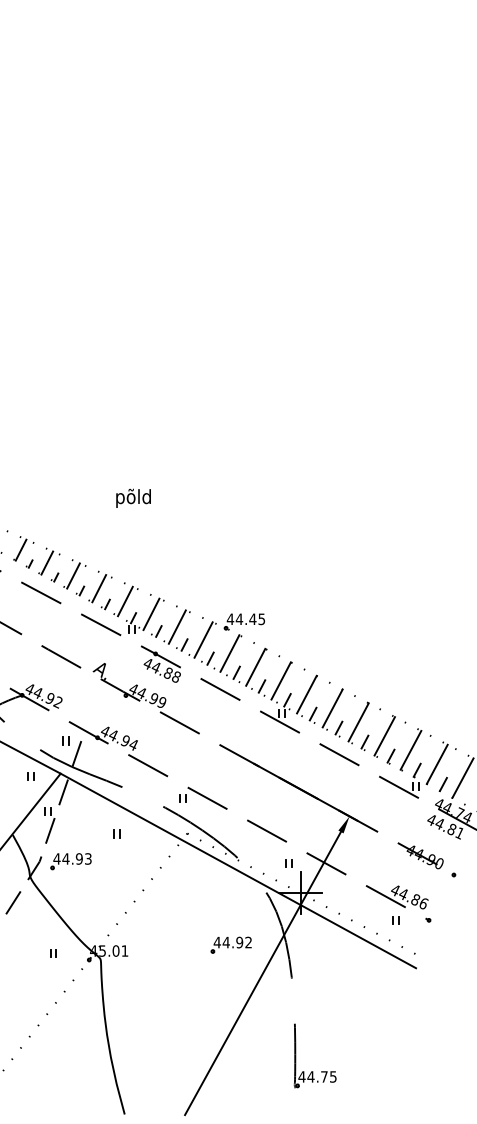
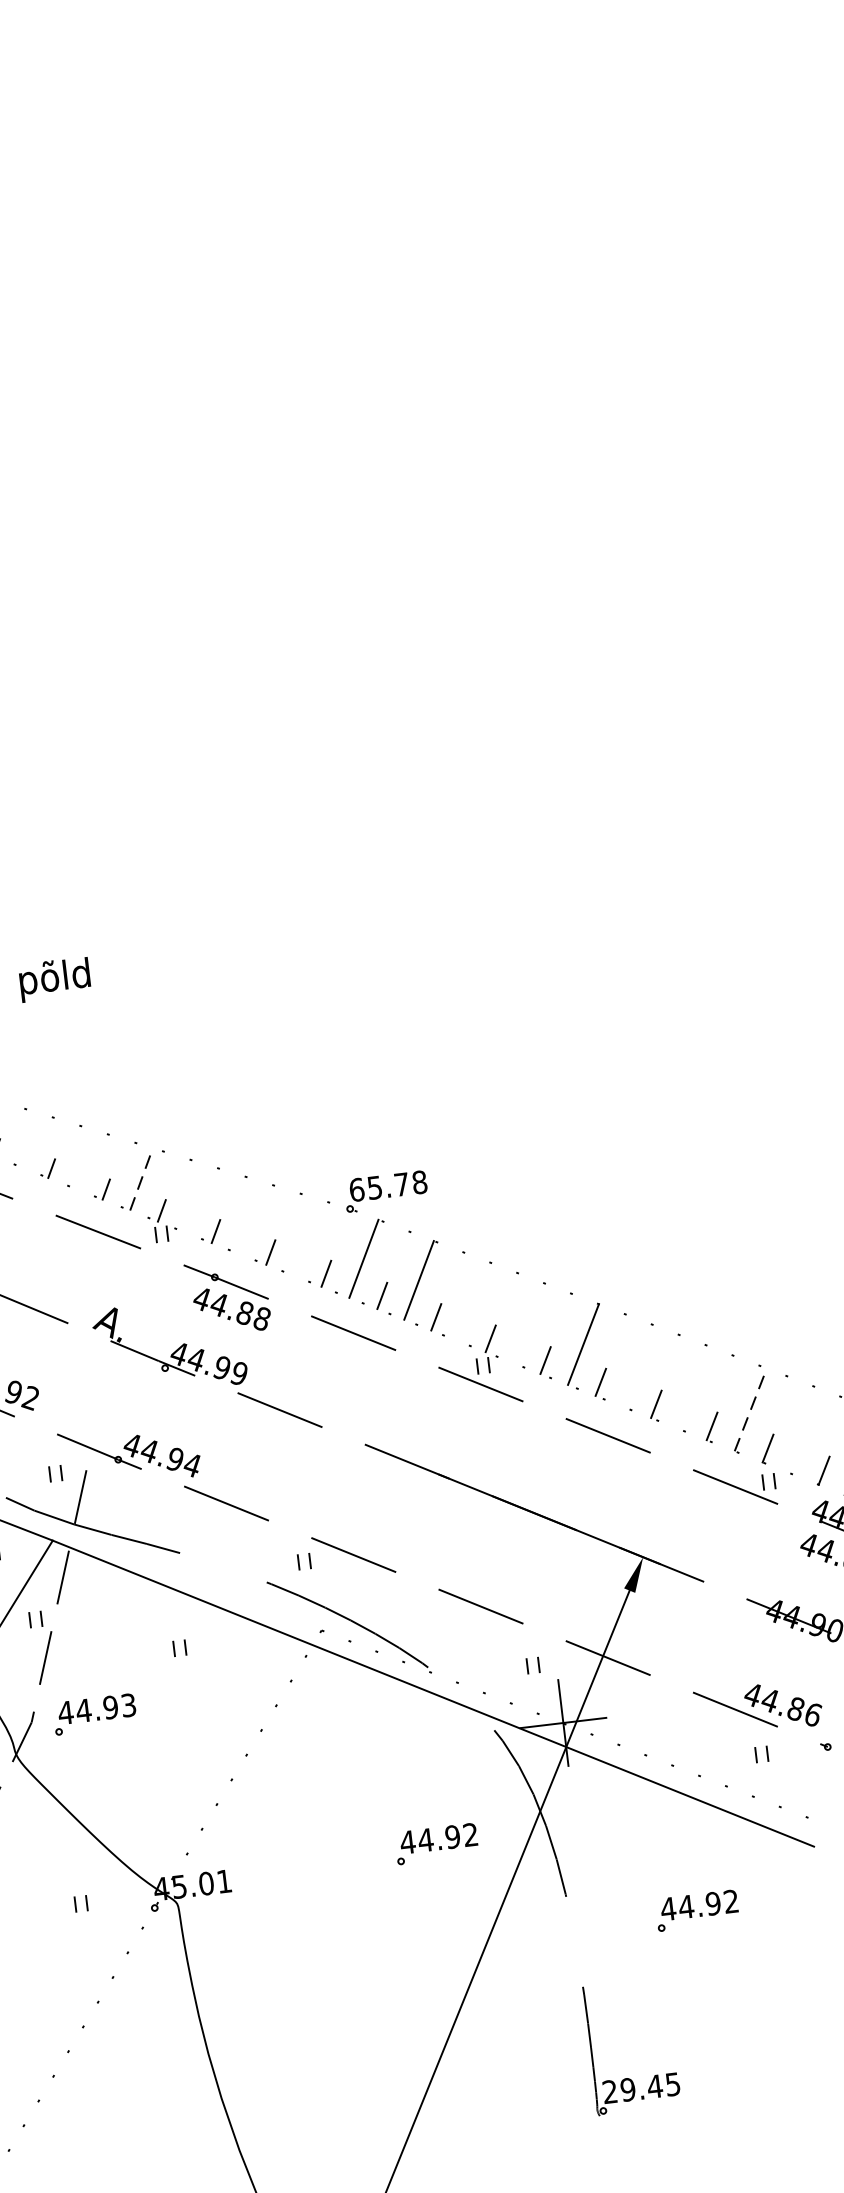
text: (133, 497) -> (54, 977), moved
line: (73, 575) -> (31, 1139), removed
line: (99, 588) -> (86, 1159), removed
line: (125, 601) -> (141, 1179), solid -> dashed
line: (151, 614) -> (197, 1199), removed
text: (245, 619) -> (387, 1186), 44.45 -> 65.78
line: (176, 626) -> (250, 1217), removed
line: (203, 639) -> (307, 1236), removed
line: (280, 680) -> (471, 1300), removed
line: (306, 694) -> (527, 1322), removed
line: (358, 722) -> (638, 1366), removed
line: (384, 736) -> (694, 1388), removed
line: (411, 750) -> (751, 1410), solid -> dashed
line: (436, 763) -> (805, 1430), removed
part: (354, 992) -> (695, 1909), added
text: (313, 1076) -> (633, 2088), 44.75 -> 29.45

